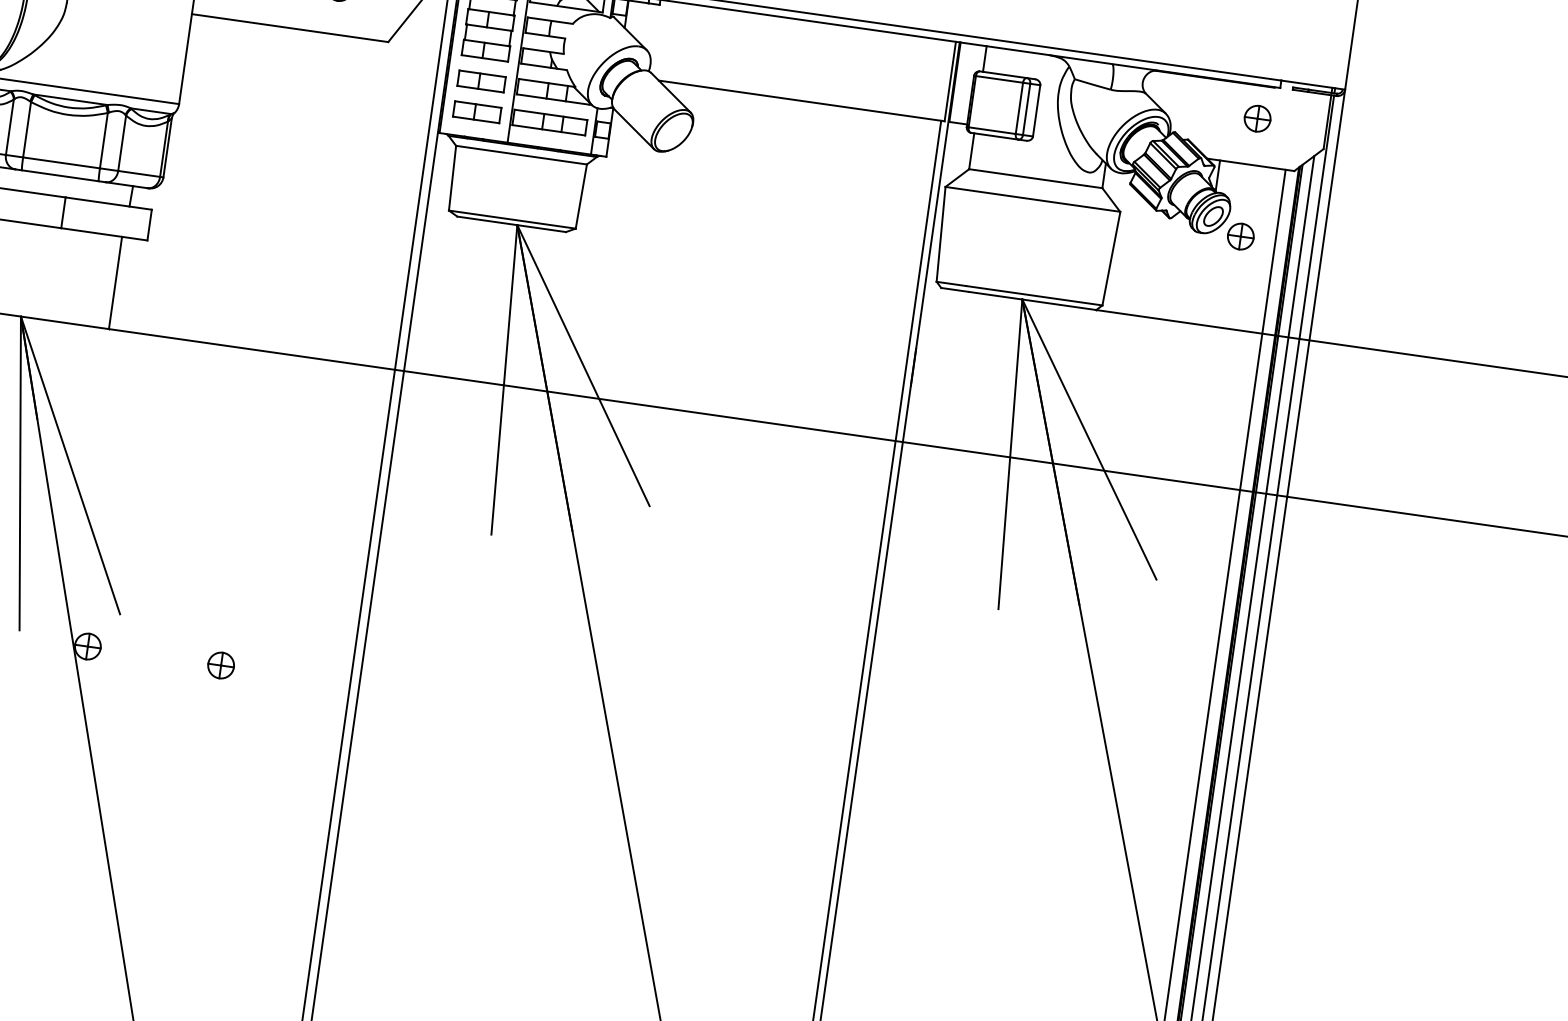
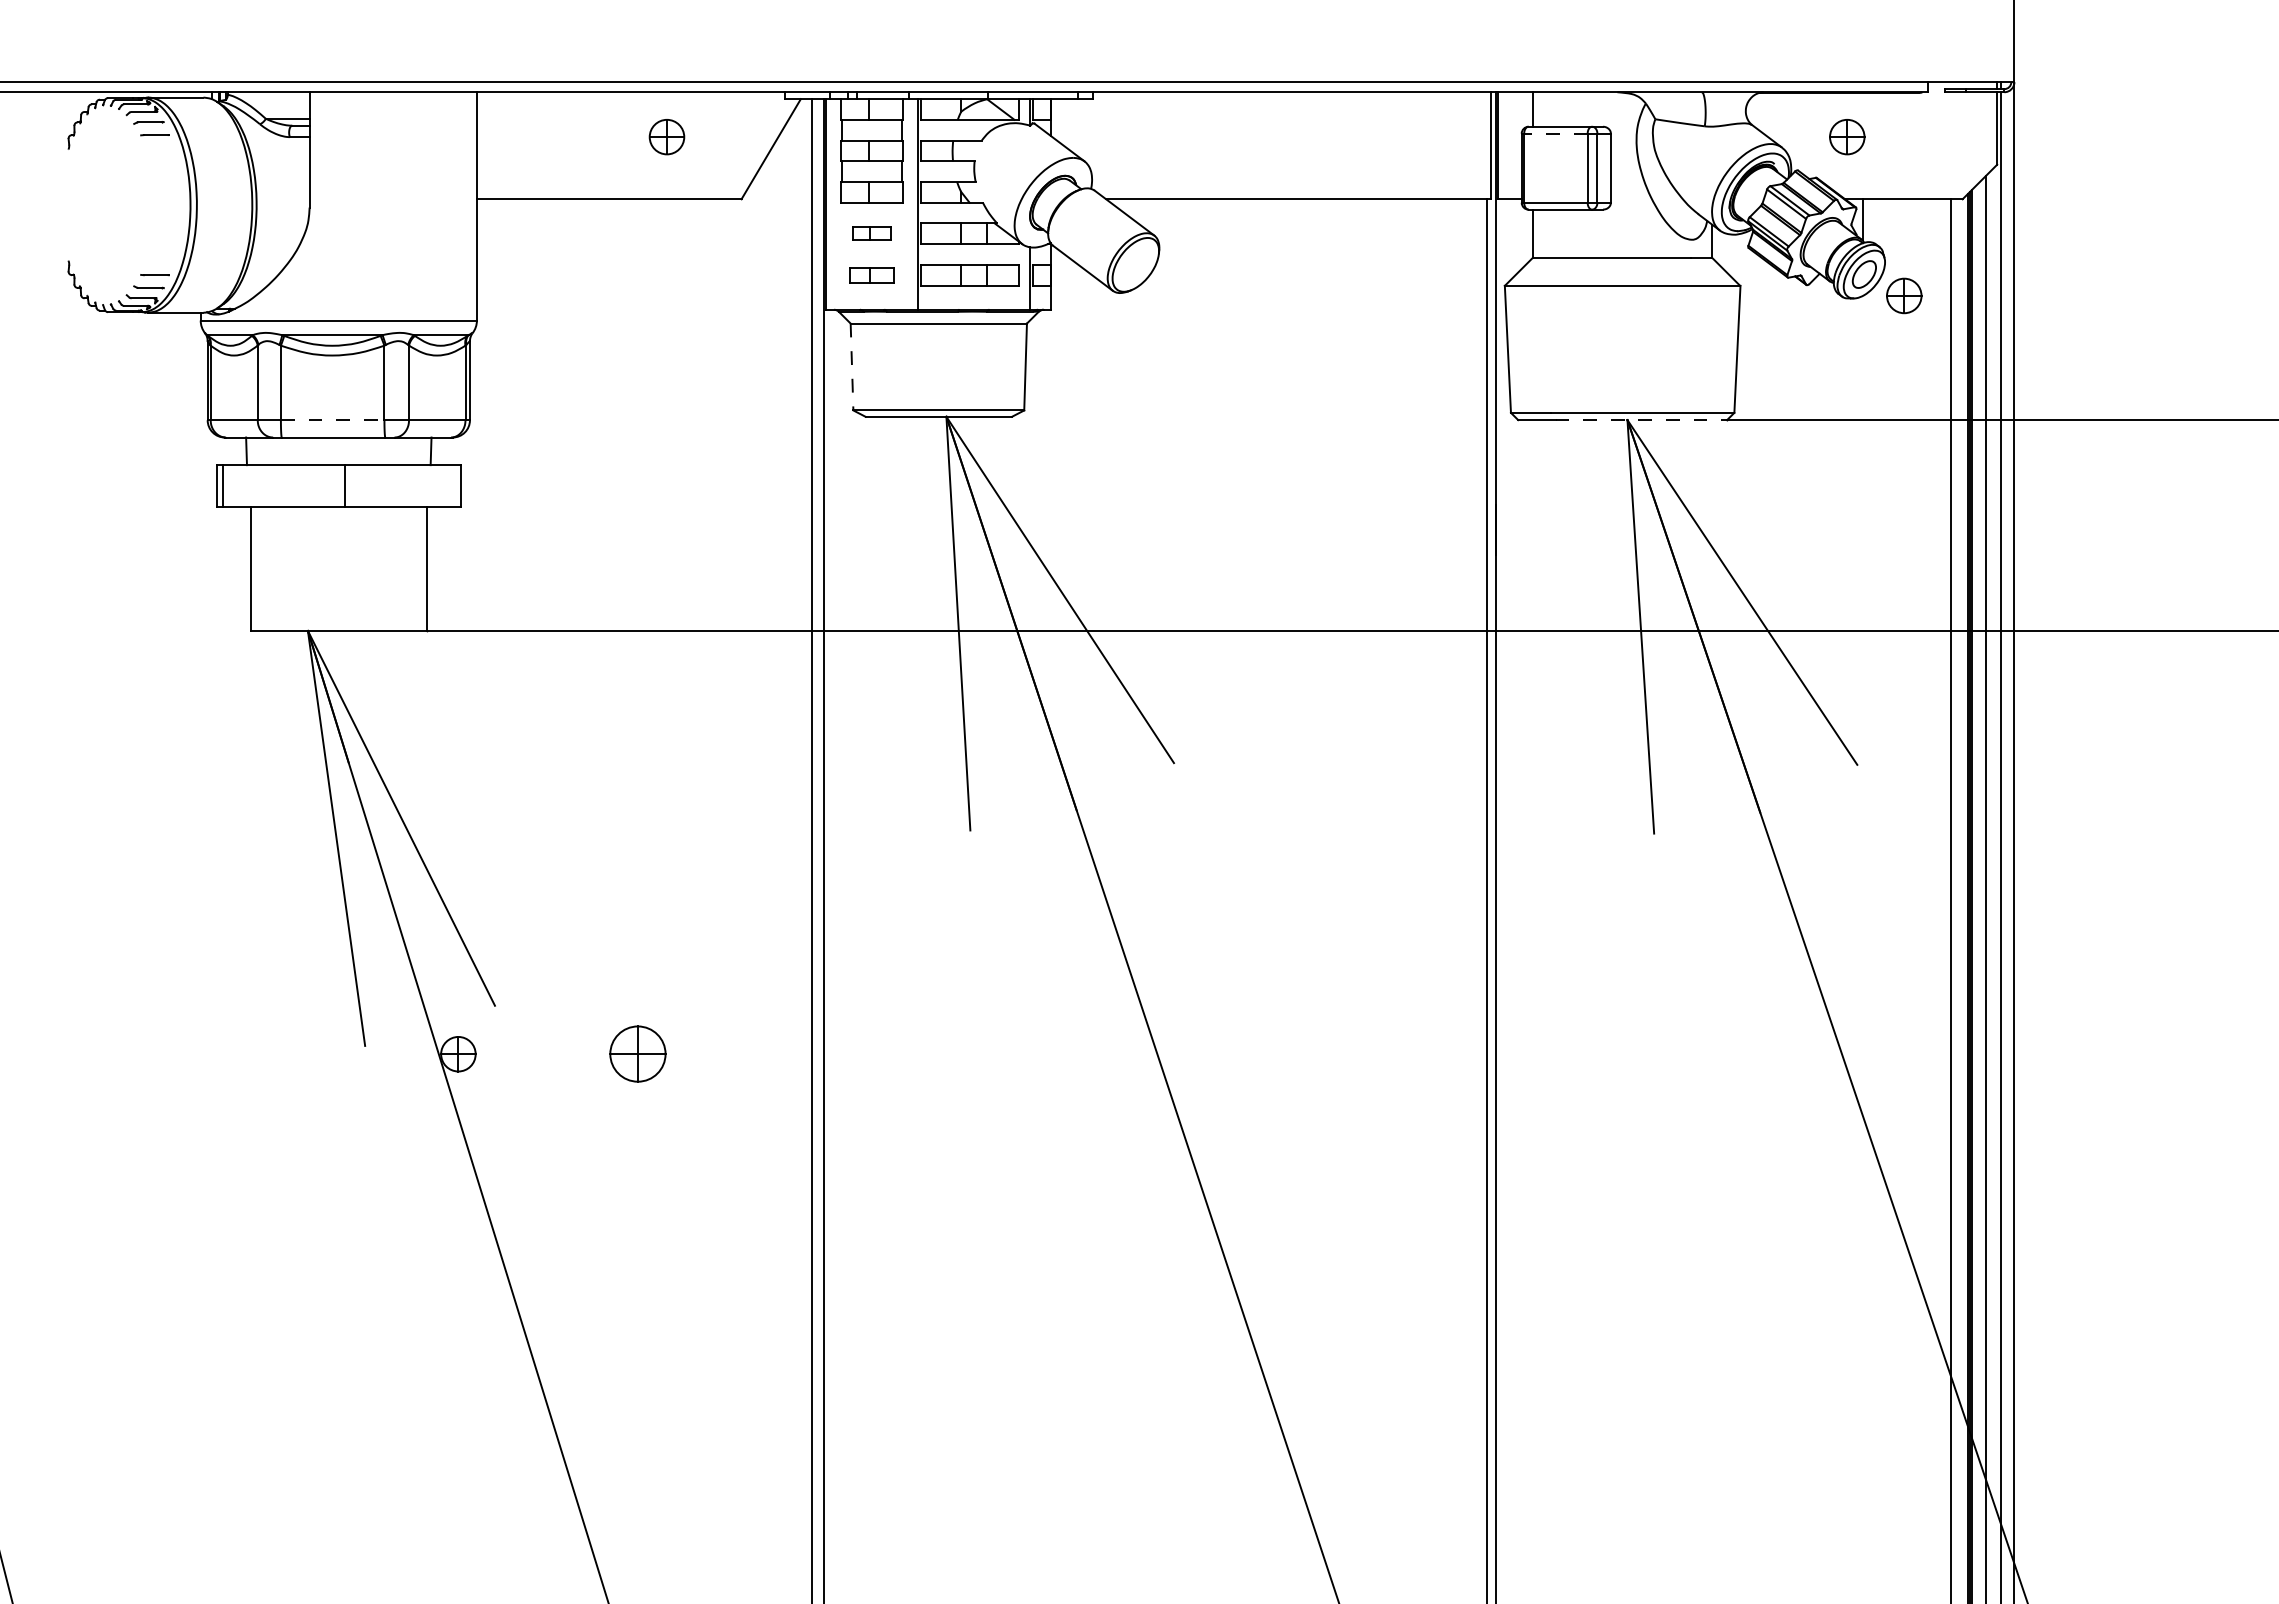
line: (999, 79) -> (1555, 133), solid -> dashed
part: (481, 81) -> (871, 233), size x0.6
part: (476, 112) -> (871, 275), size x0.7
part: (1257, 119) -> (1847, 137), moved
line: (61, 163) -> (332, 420), solid -> dashed
line: (452, 178) -> (852, 367), solid -> dashed
line: (1032, 301) -> (1641, 420), solid -> dashed
part: (220, 665) -> (637, 1054), size x1.6

